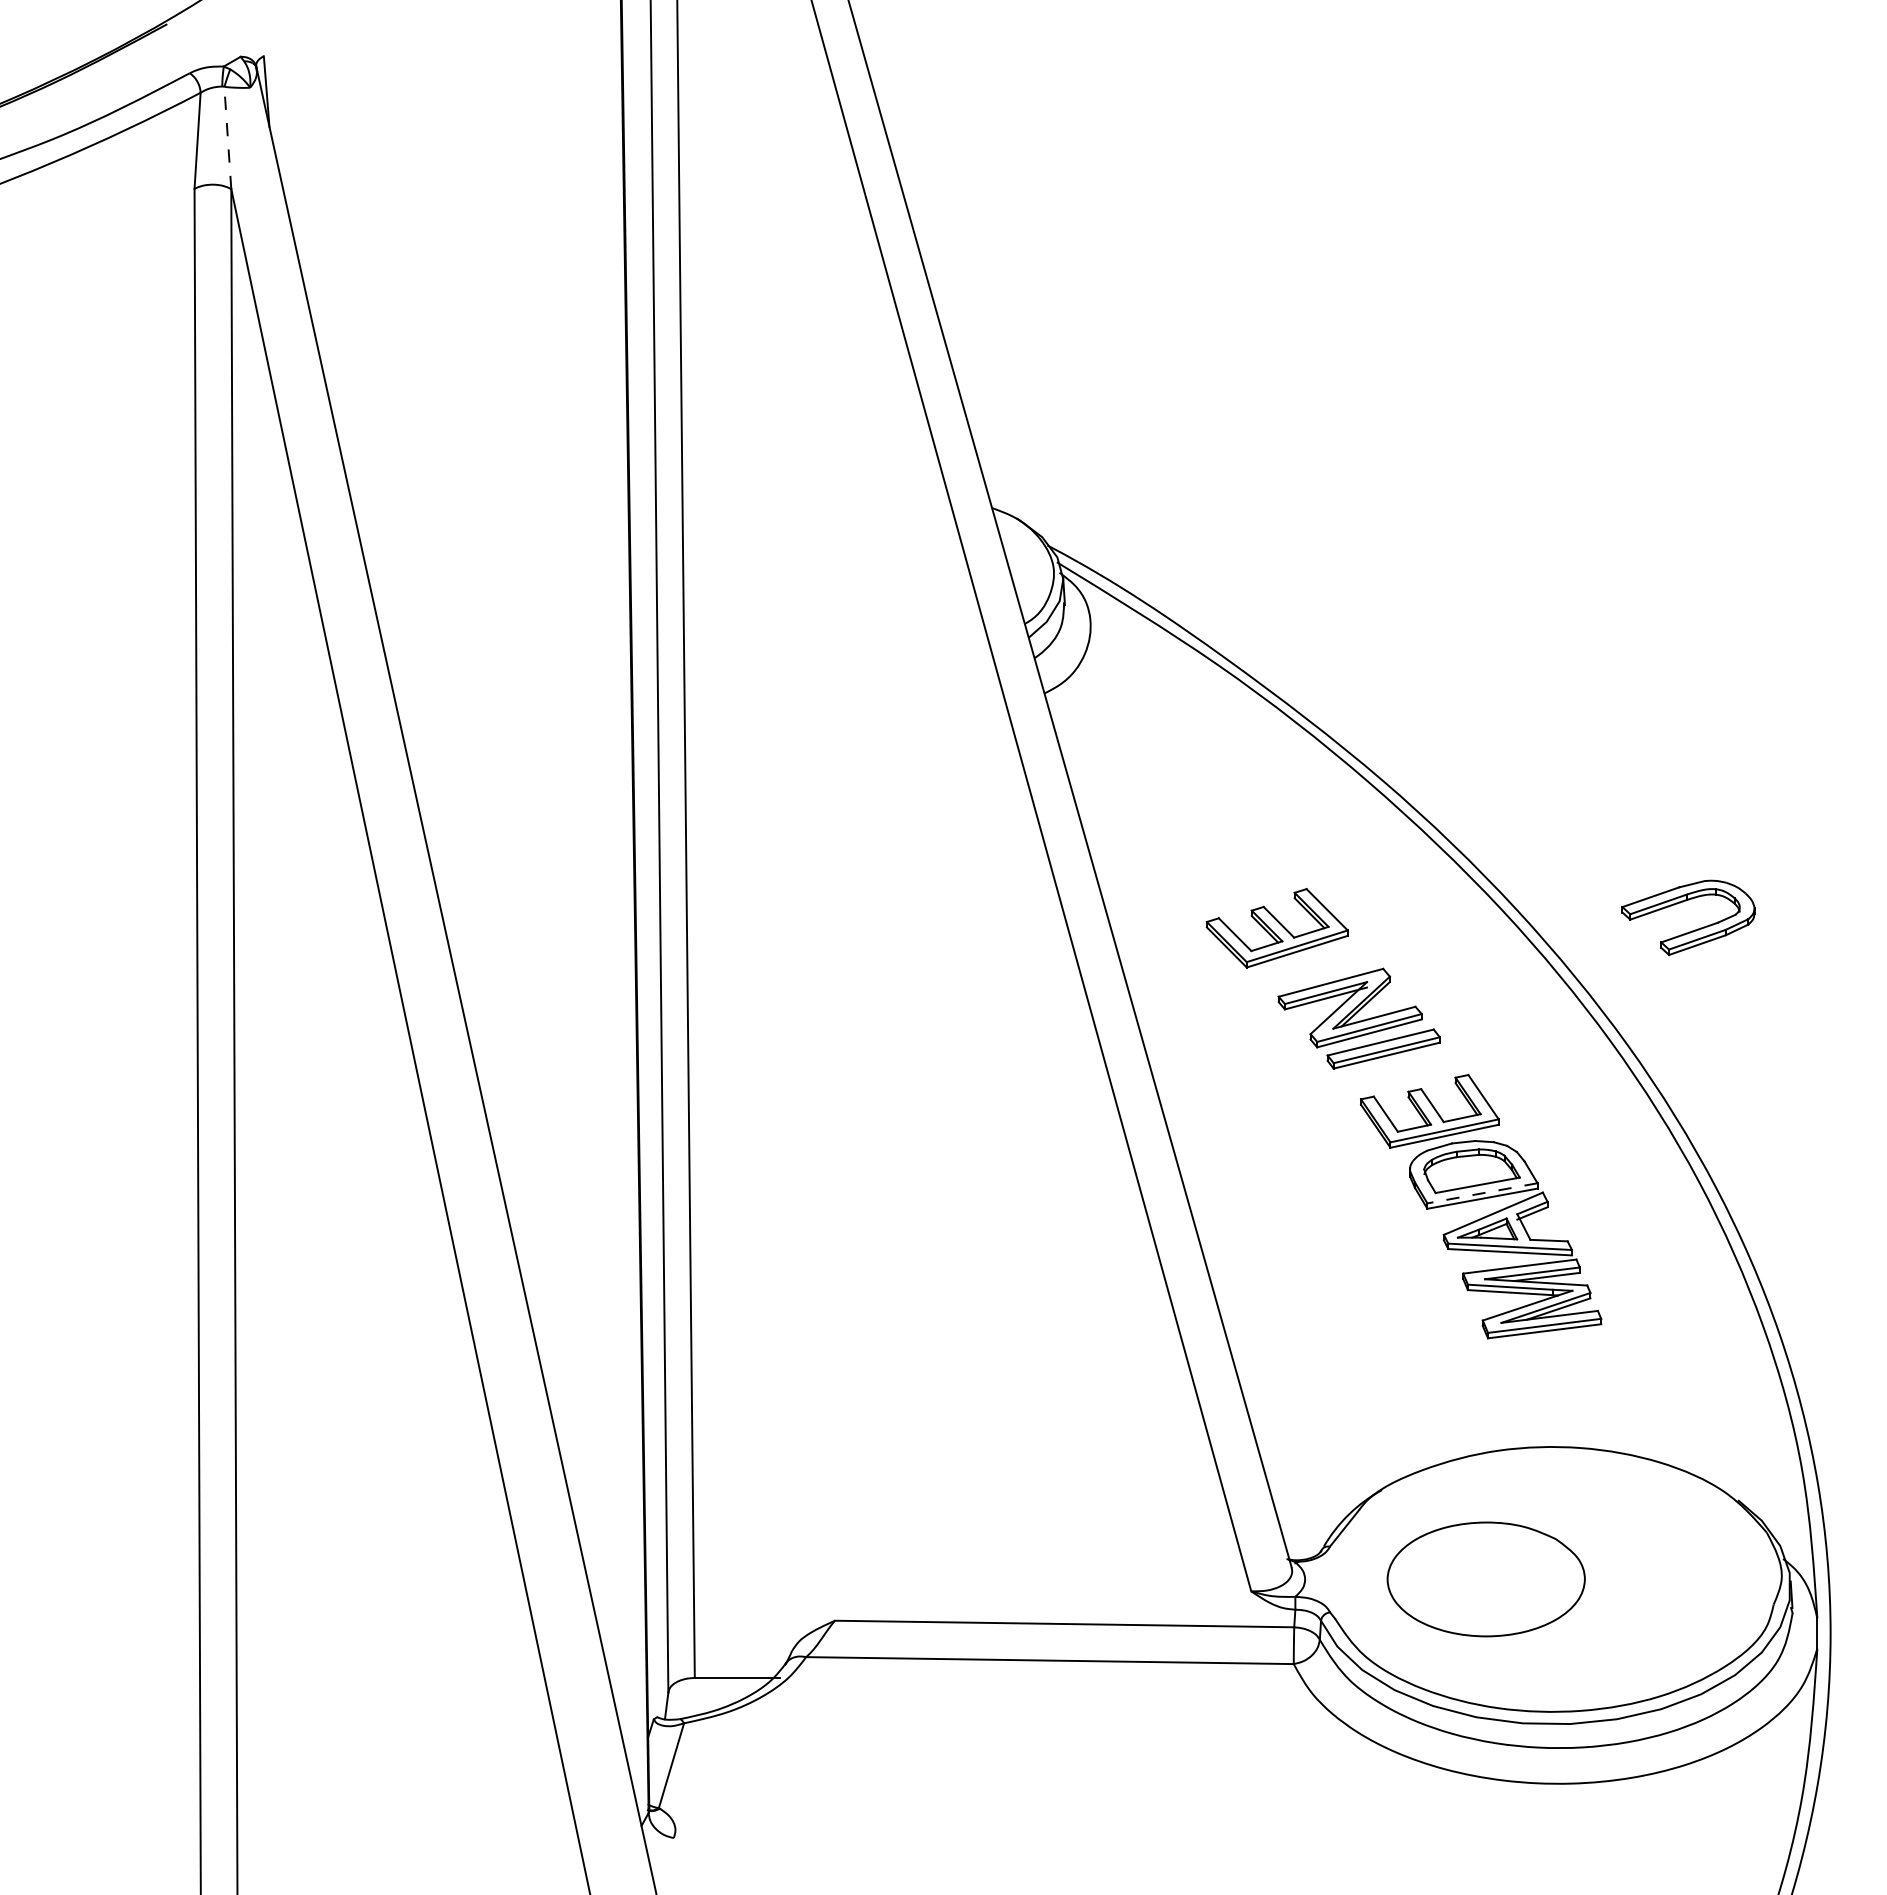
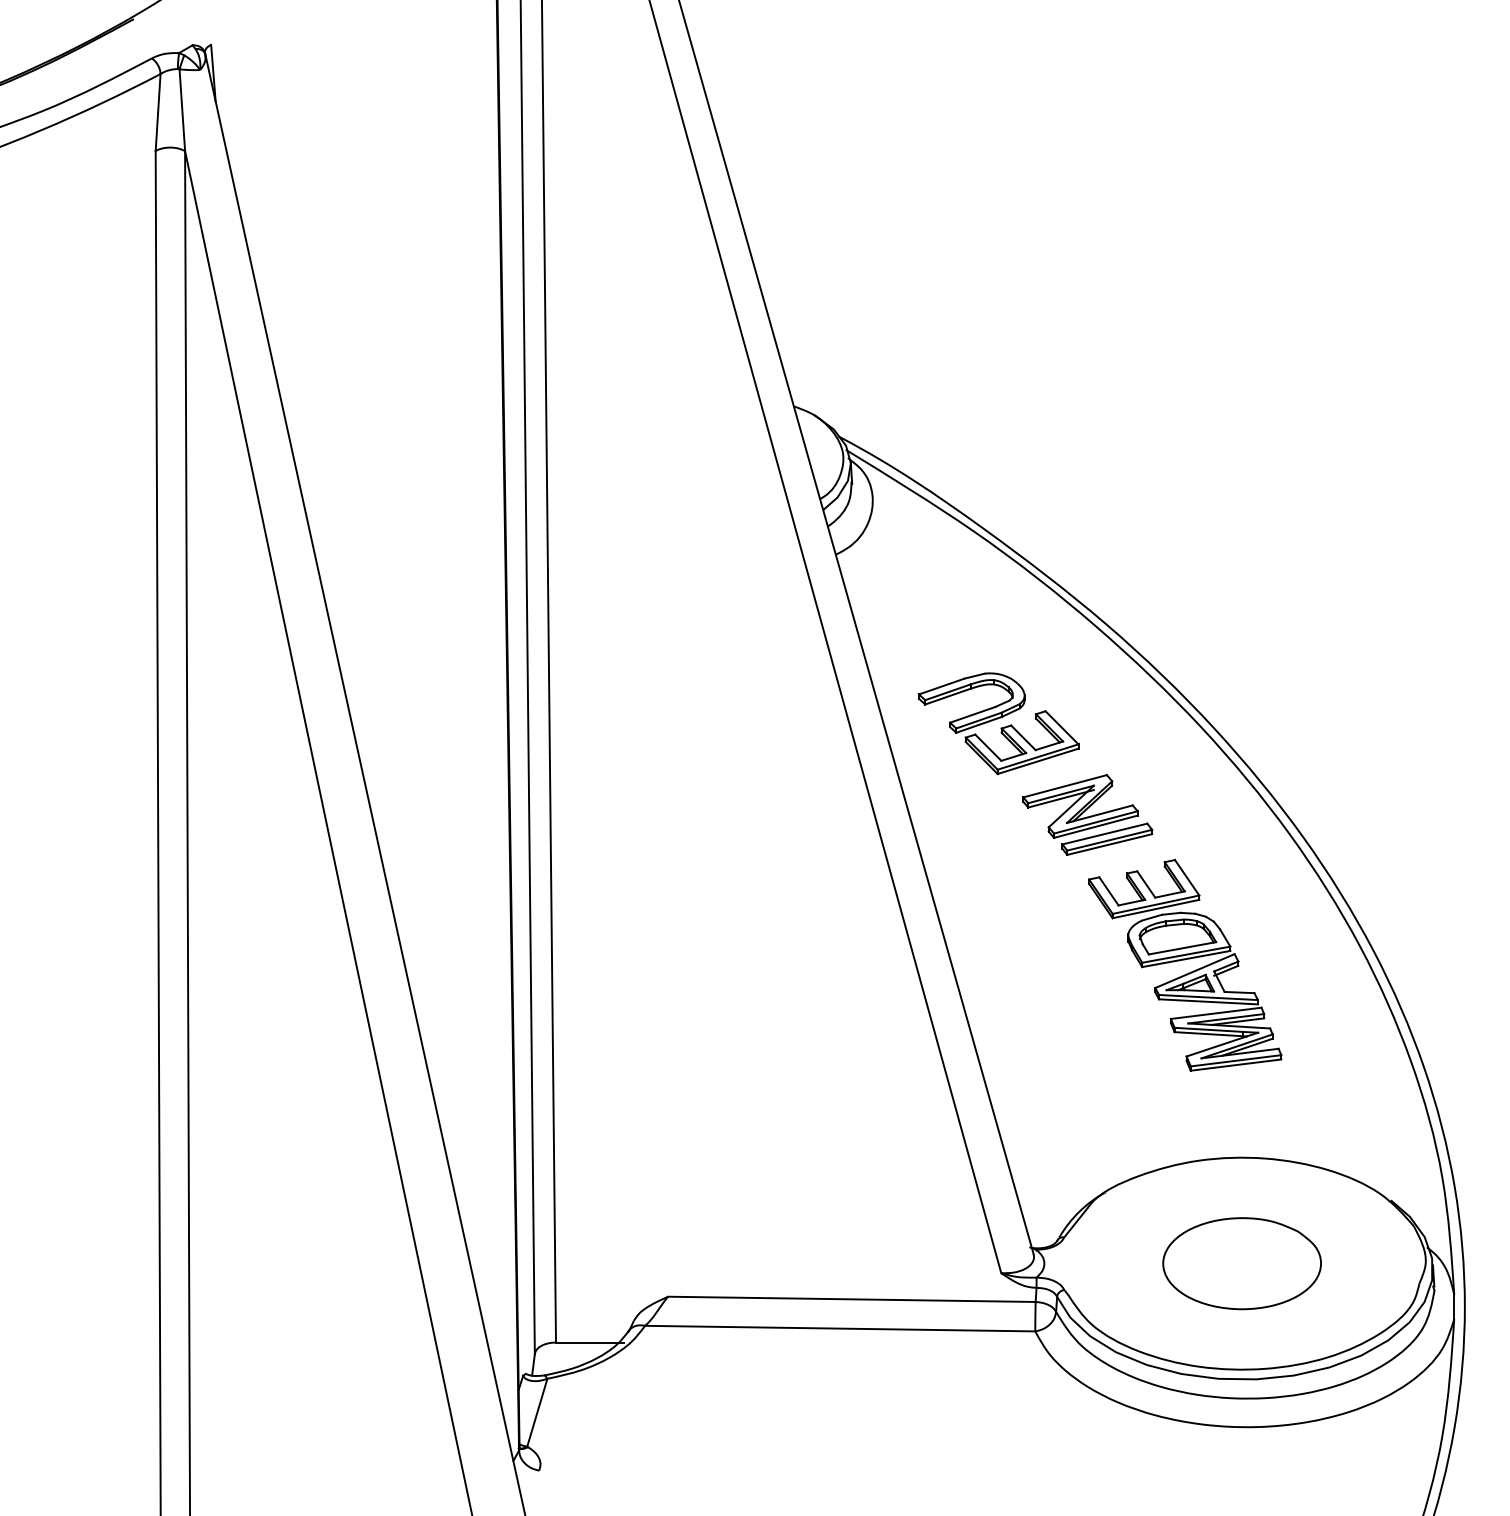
line: (227, 137) -> (182, 109), dashed -> solid
part: (1694, 929) -> (976, 712), moved
line: (1482, 1193) -> (1186, 954), dashed -> solid
part: (1485, 1579) -> (1241, 1263), moved

